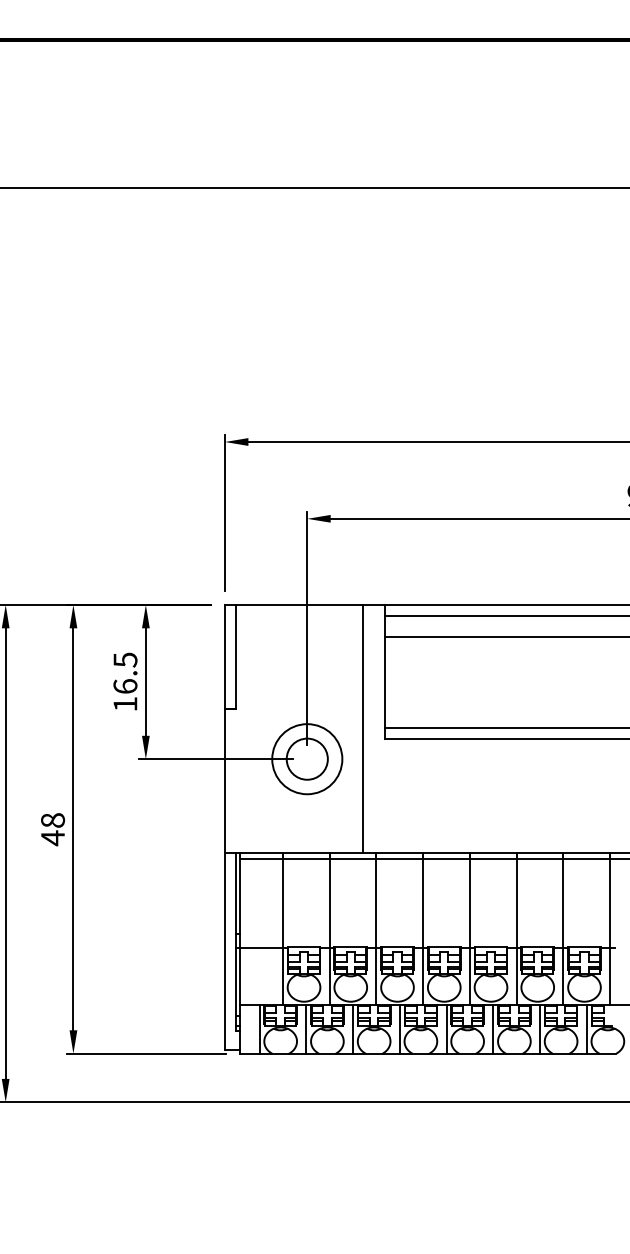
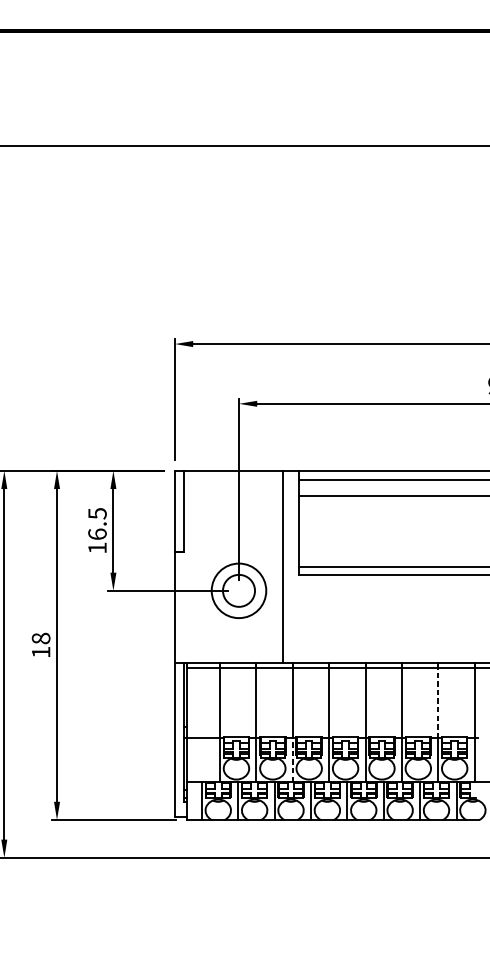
text: (52, 838) -> (40, 652), 48 -> 18
line: (563, 903) -> (438, 703), solid -> dashed
line: (376, 976) -> (292, 759), solid -> dashed

